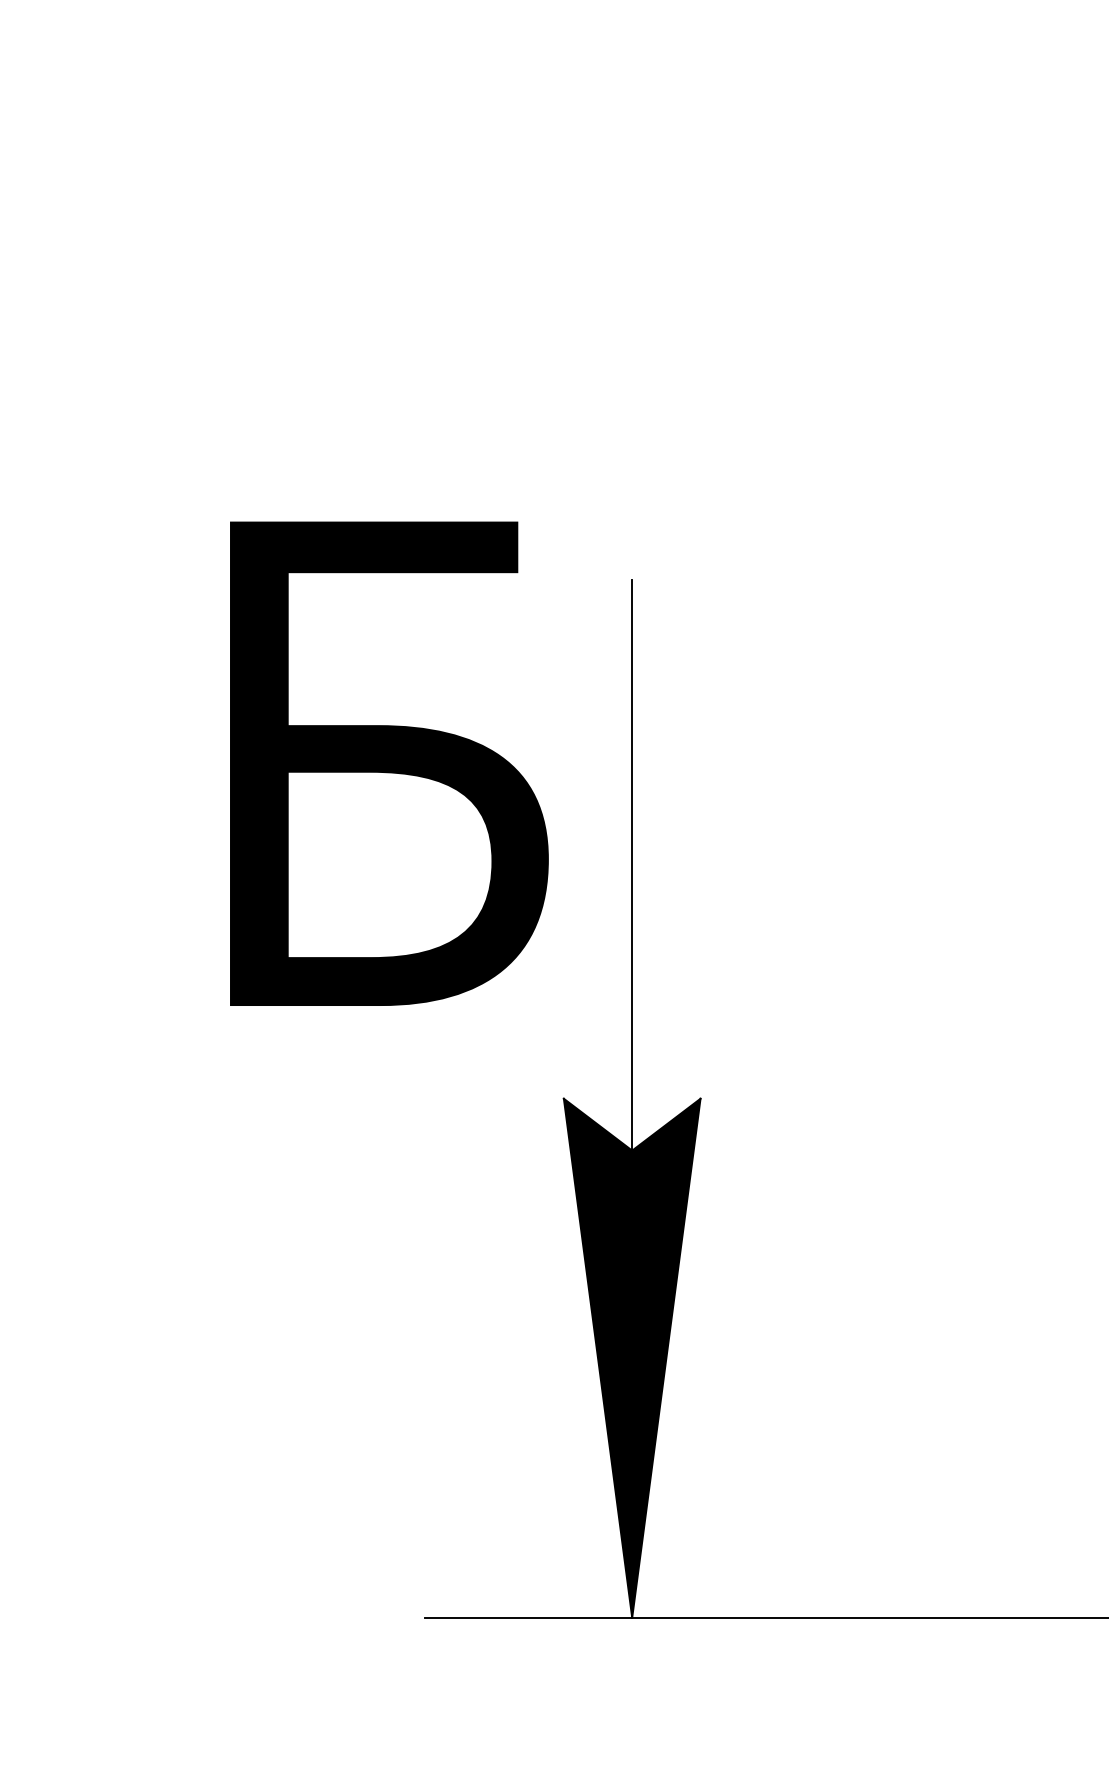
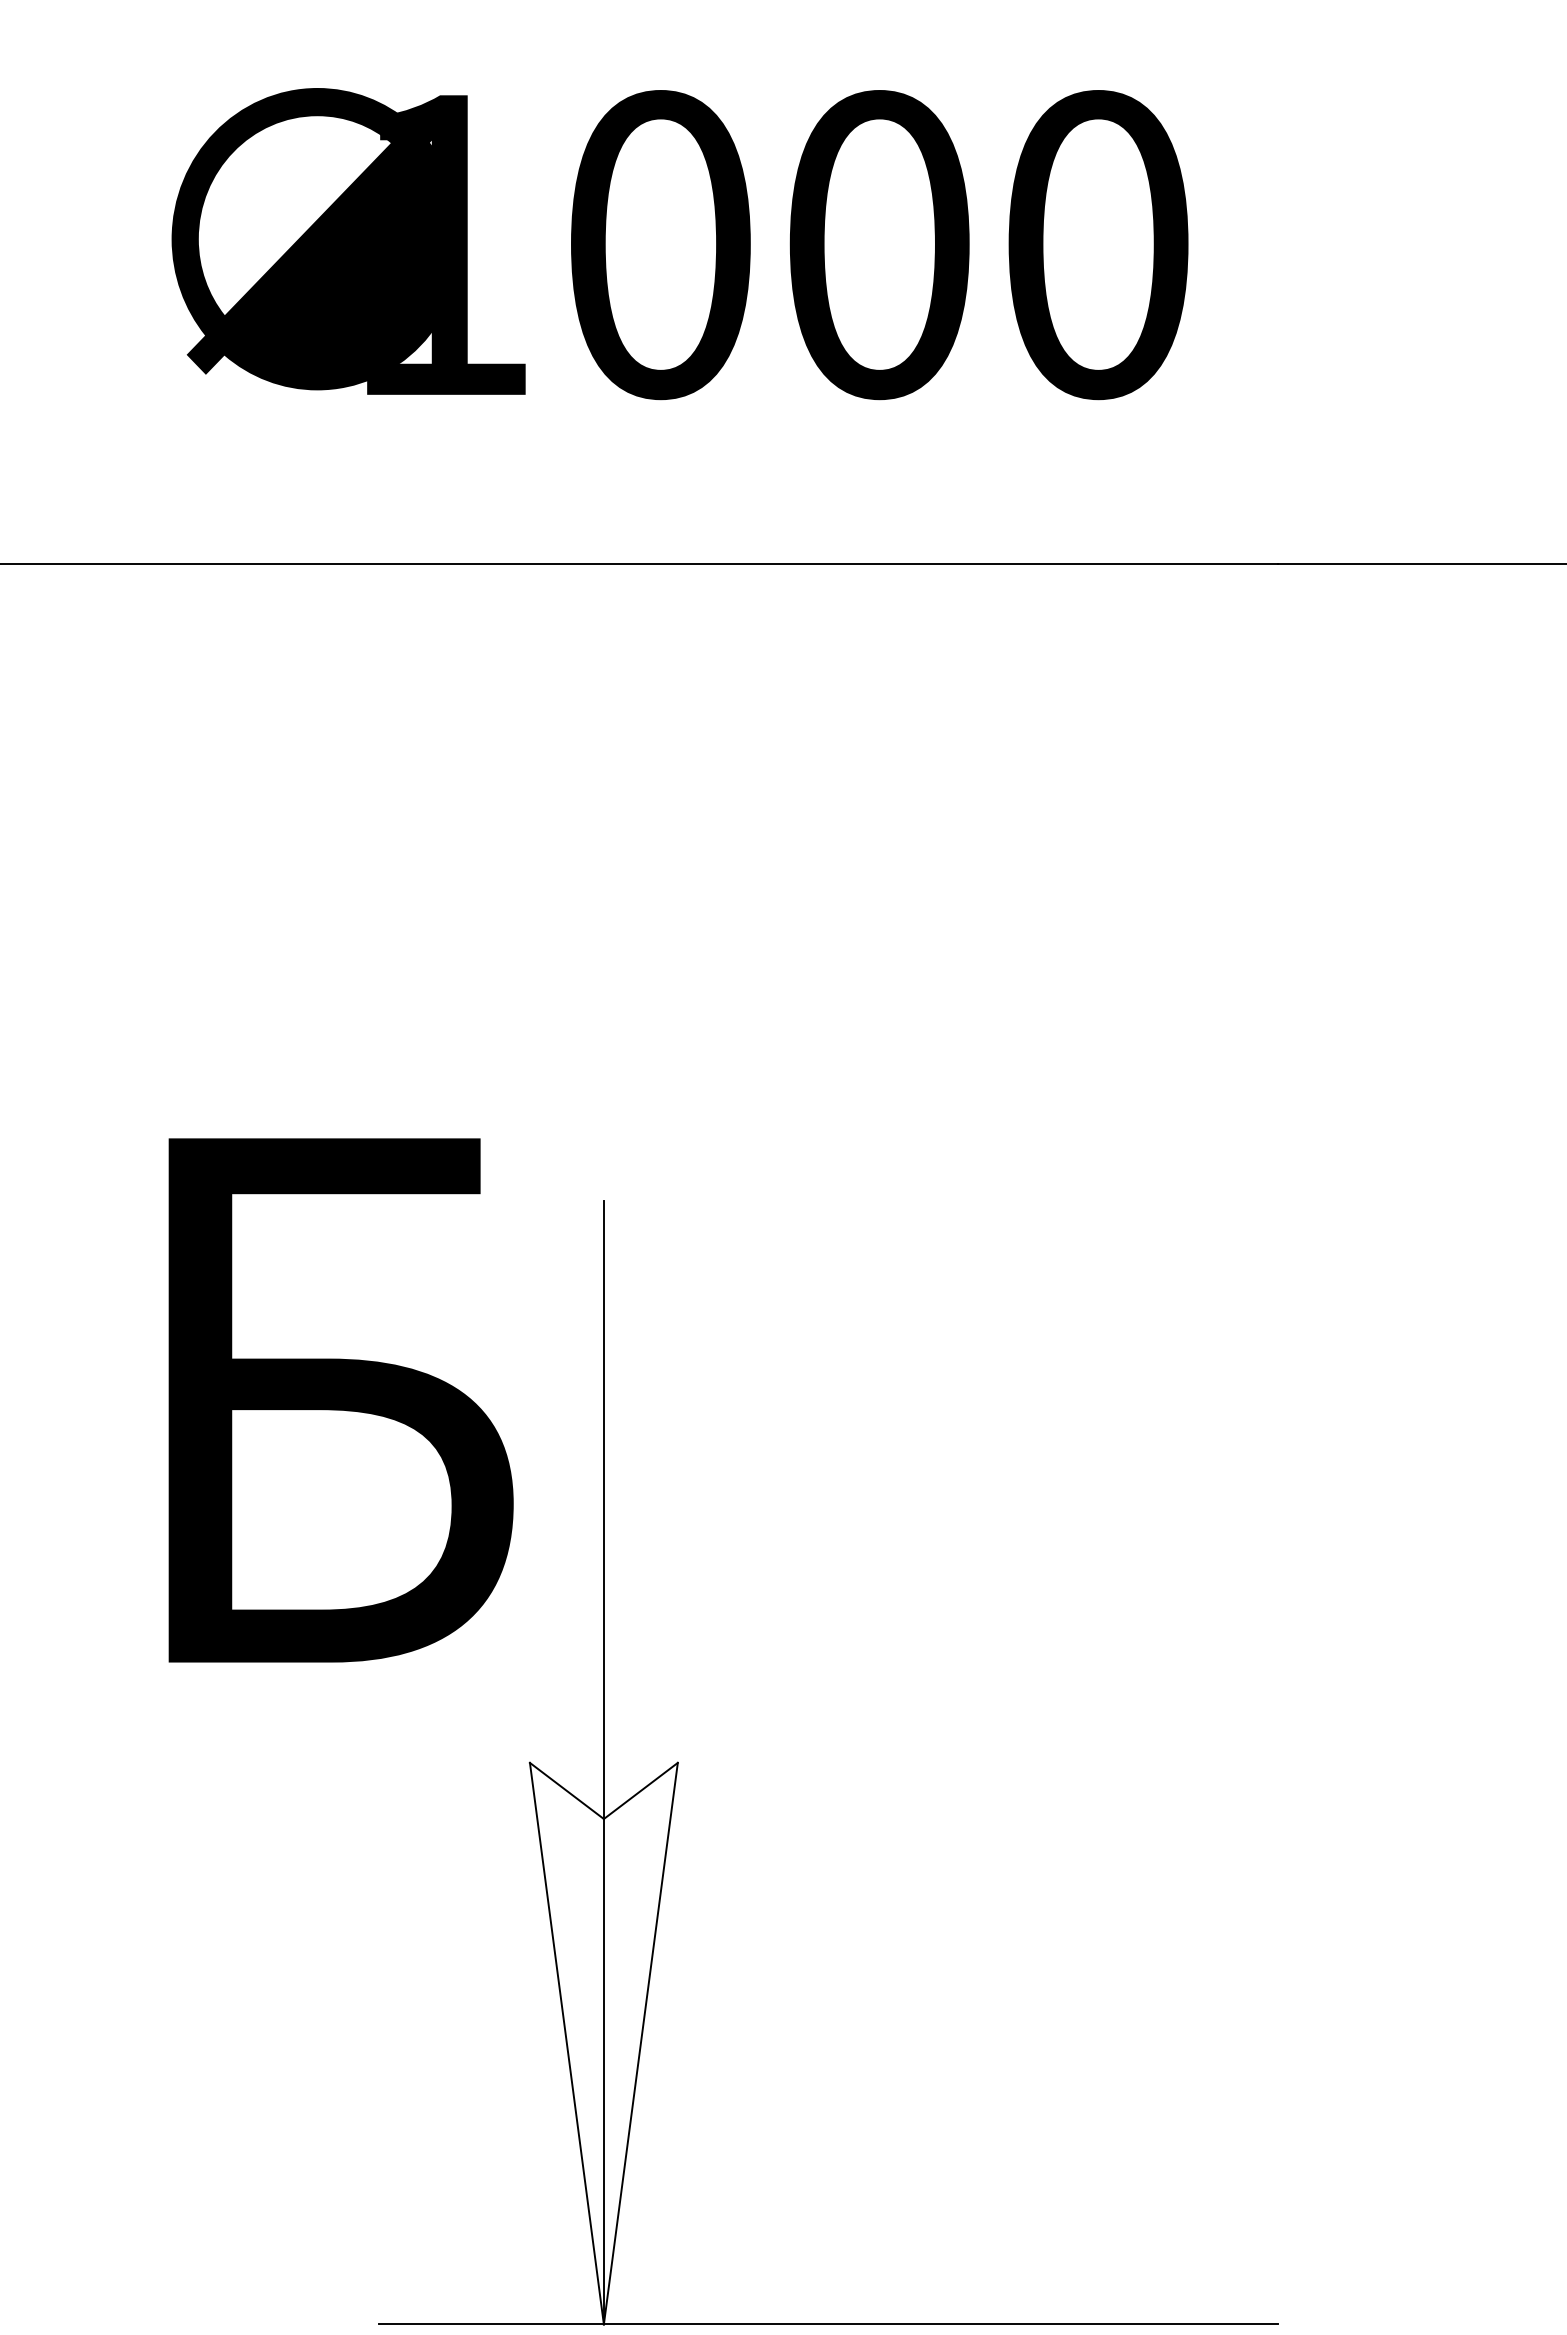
fill: (631, 1358) -> (603, 2043), removed

